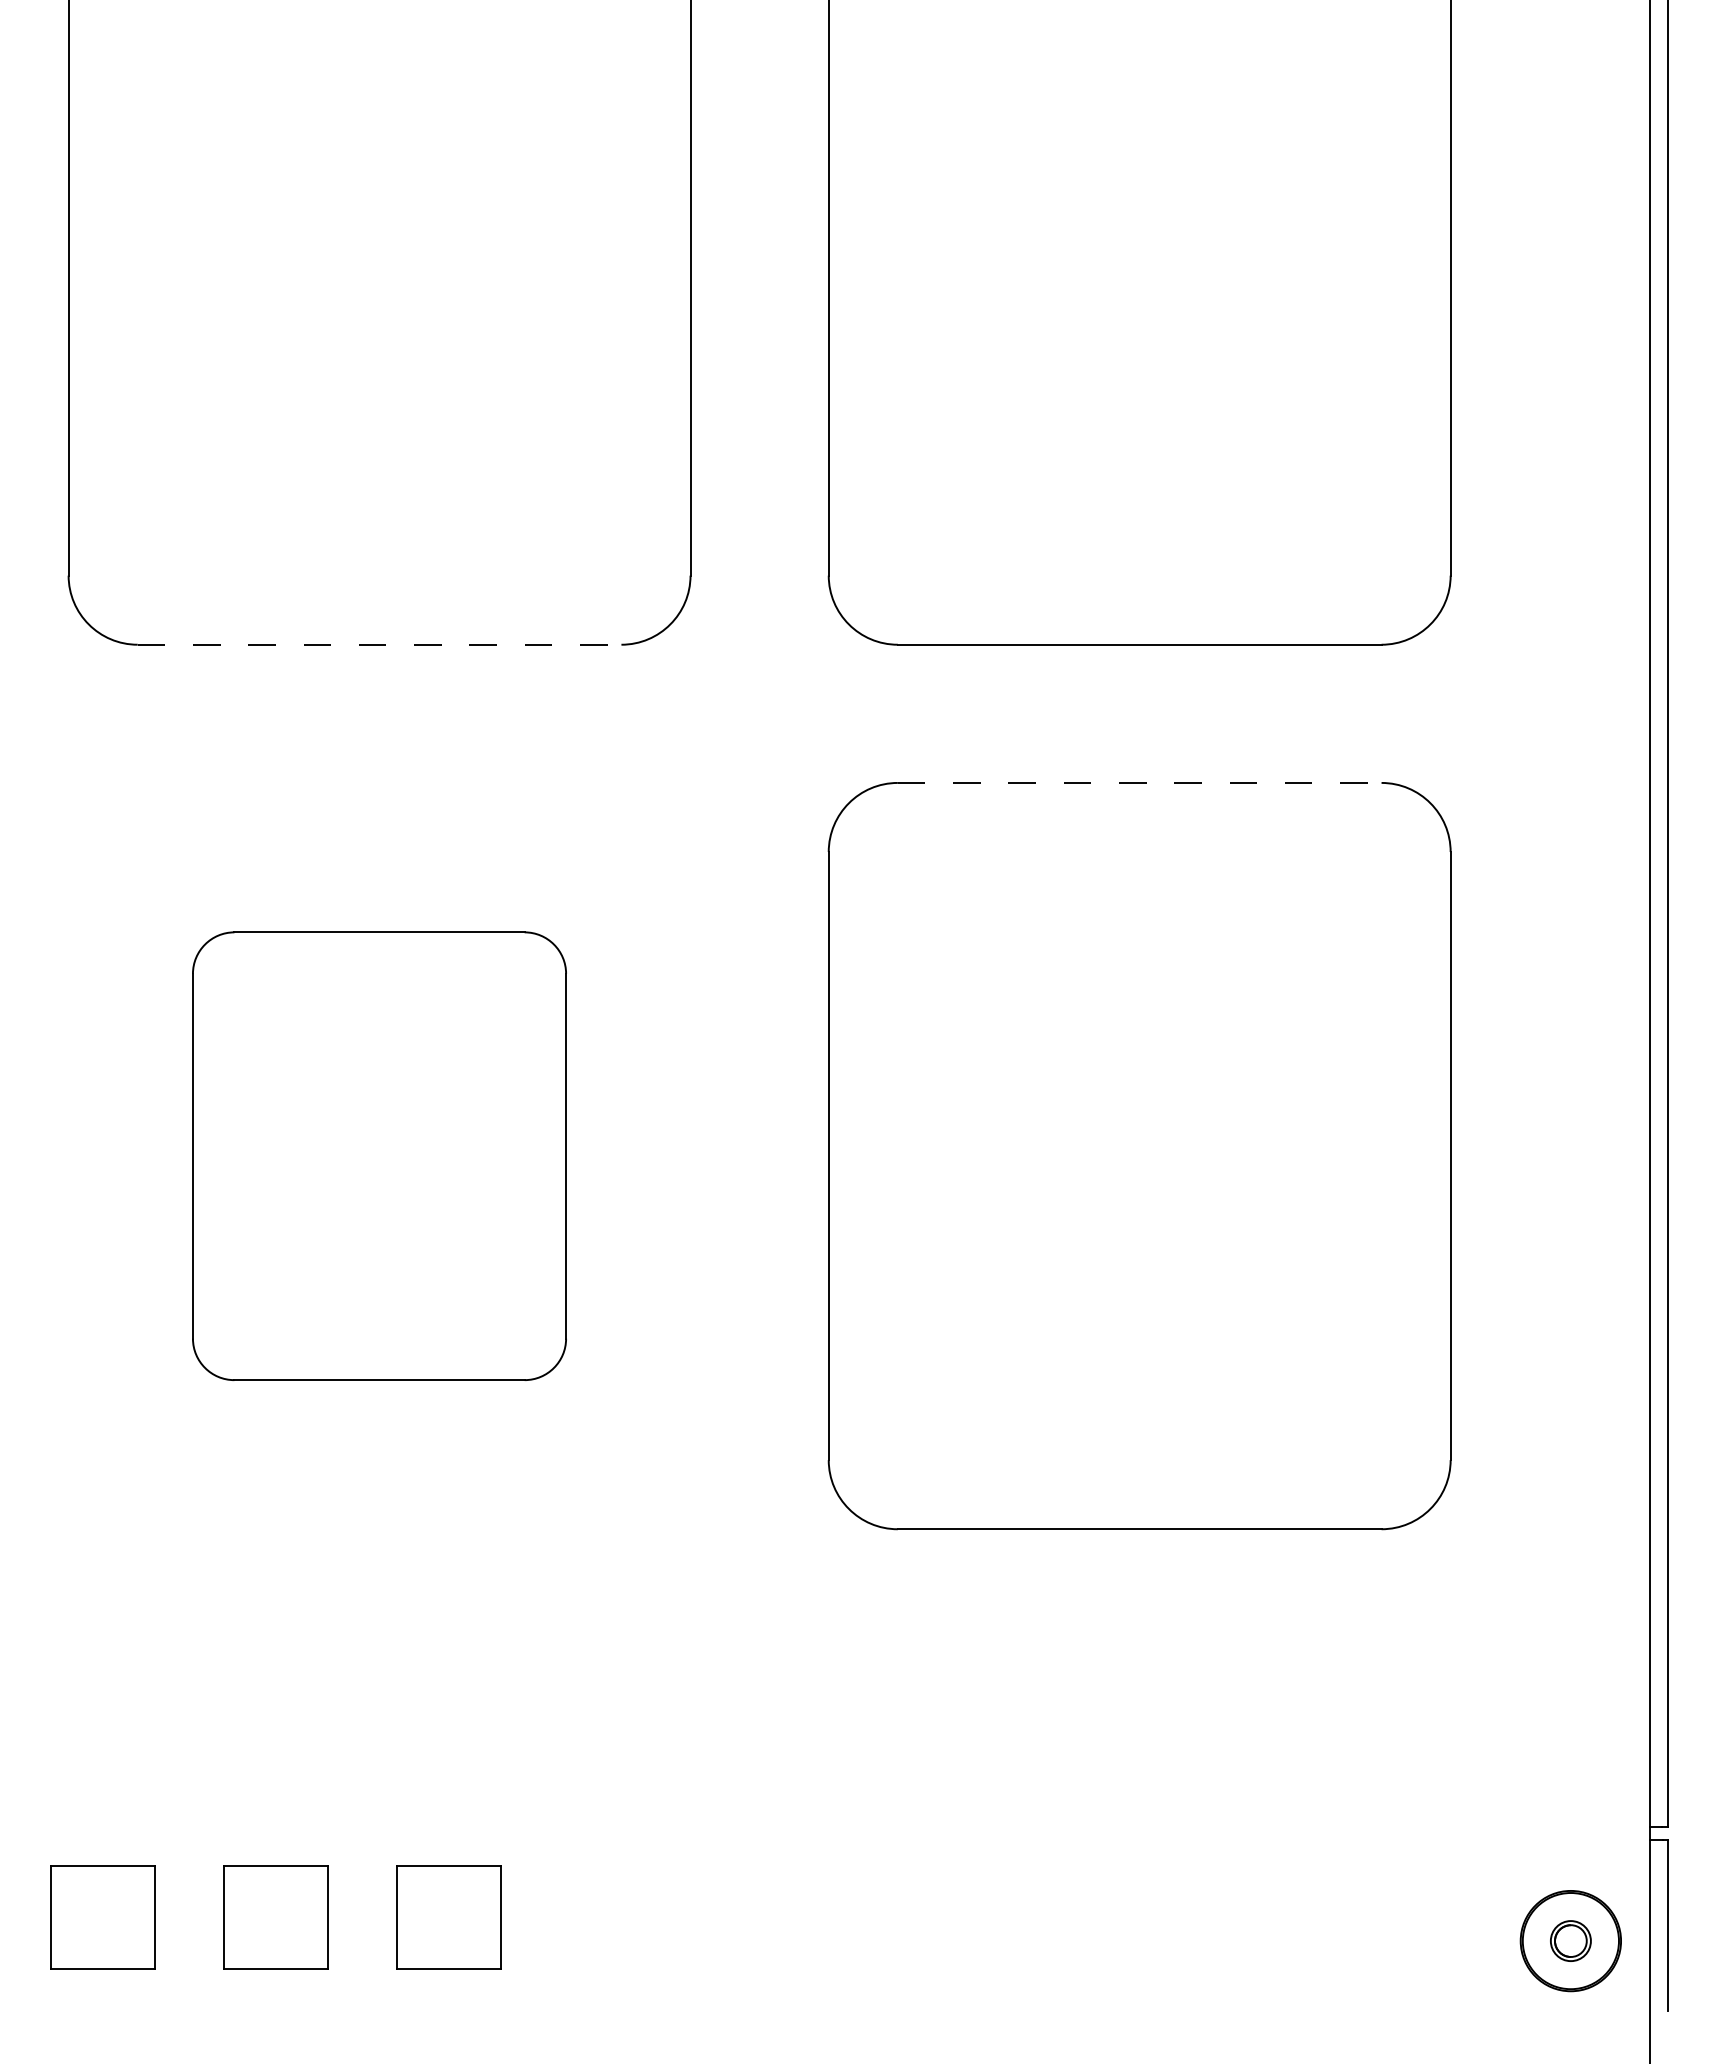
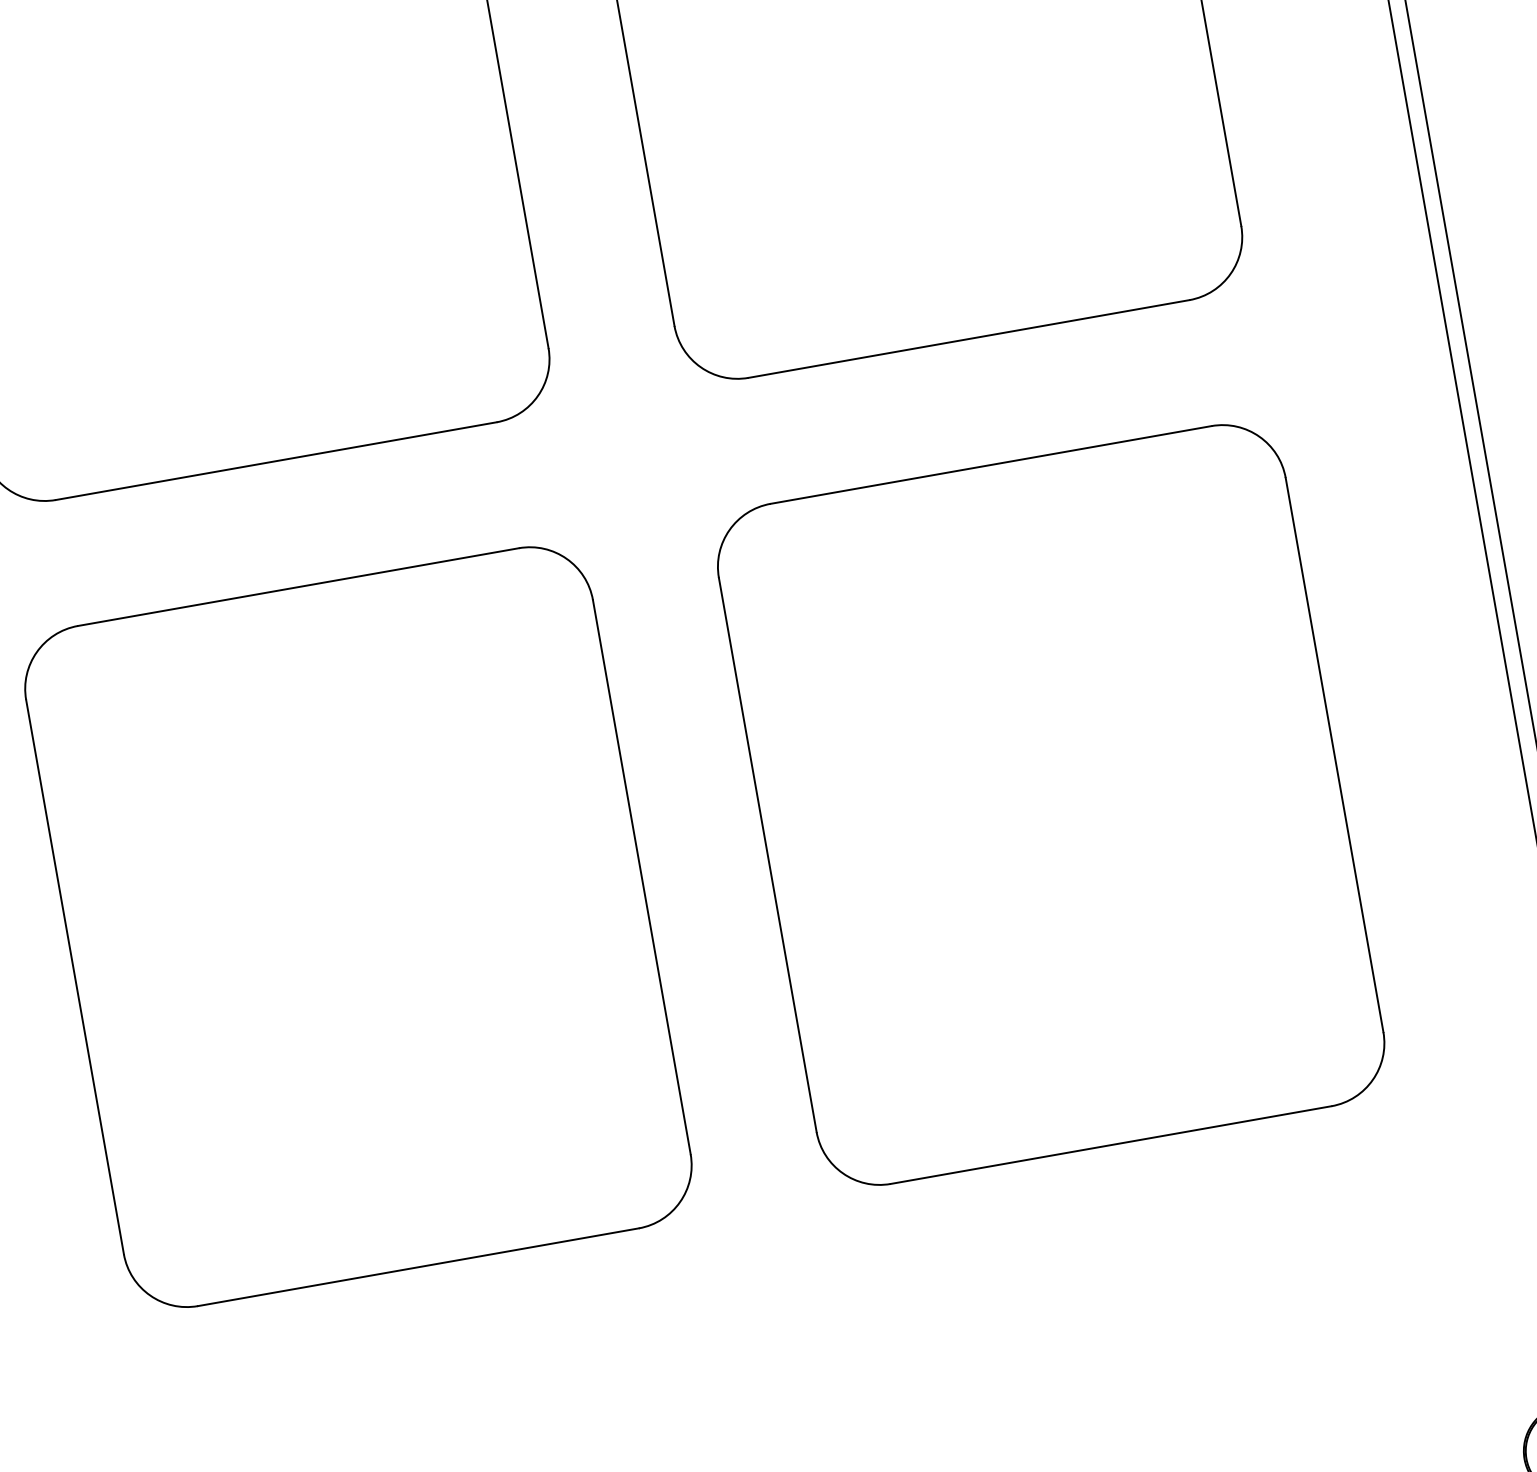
line: (379, 644) -> (276, 460), dashed -> solid
line: (1139, 782) -> (990, 464), dashed -> solid
part: (379, 1156) -> (358, 927), size x1.67

